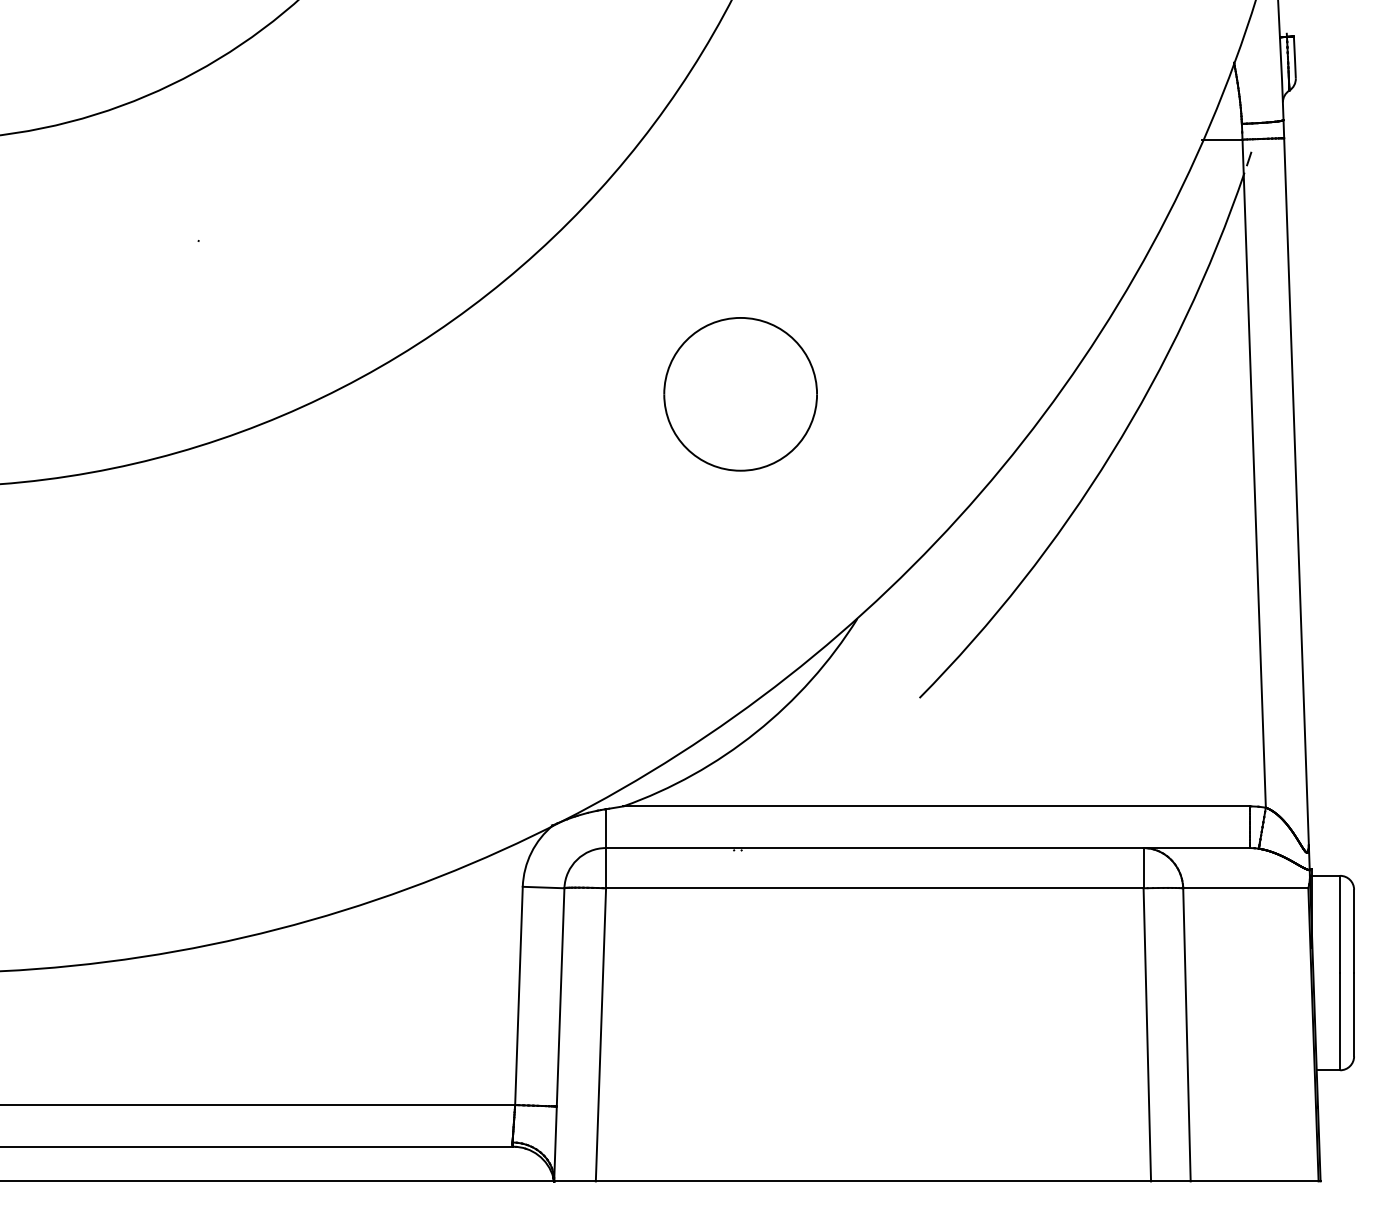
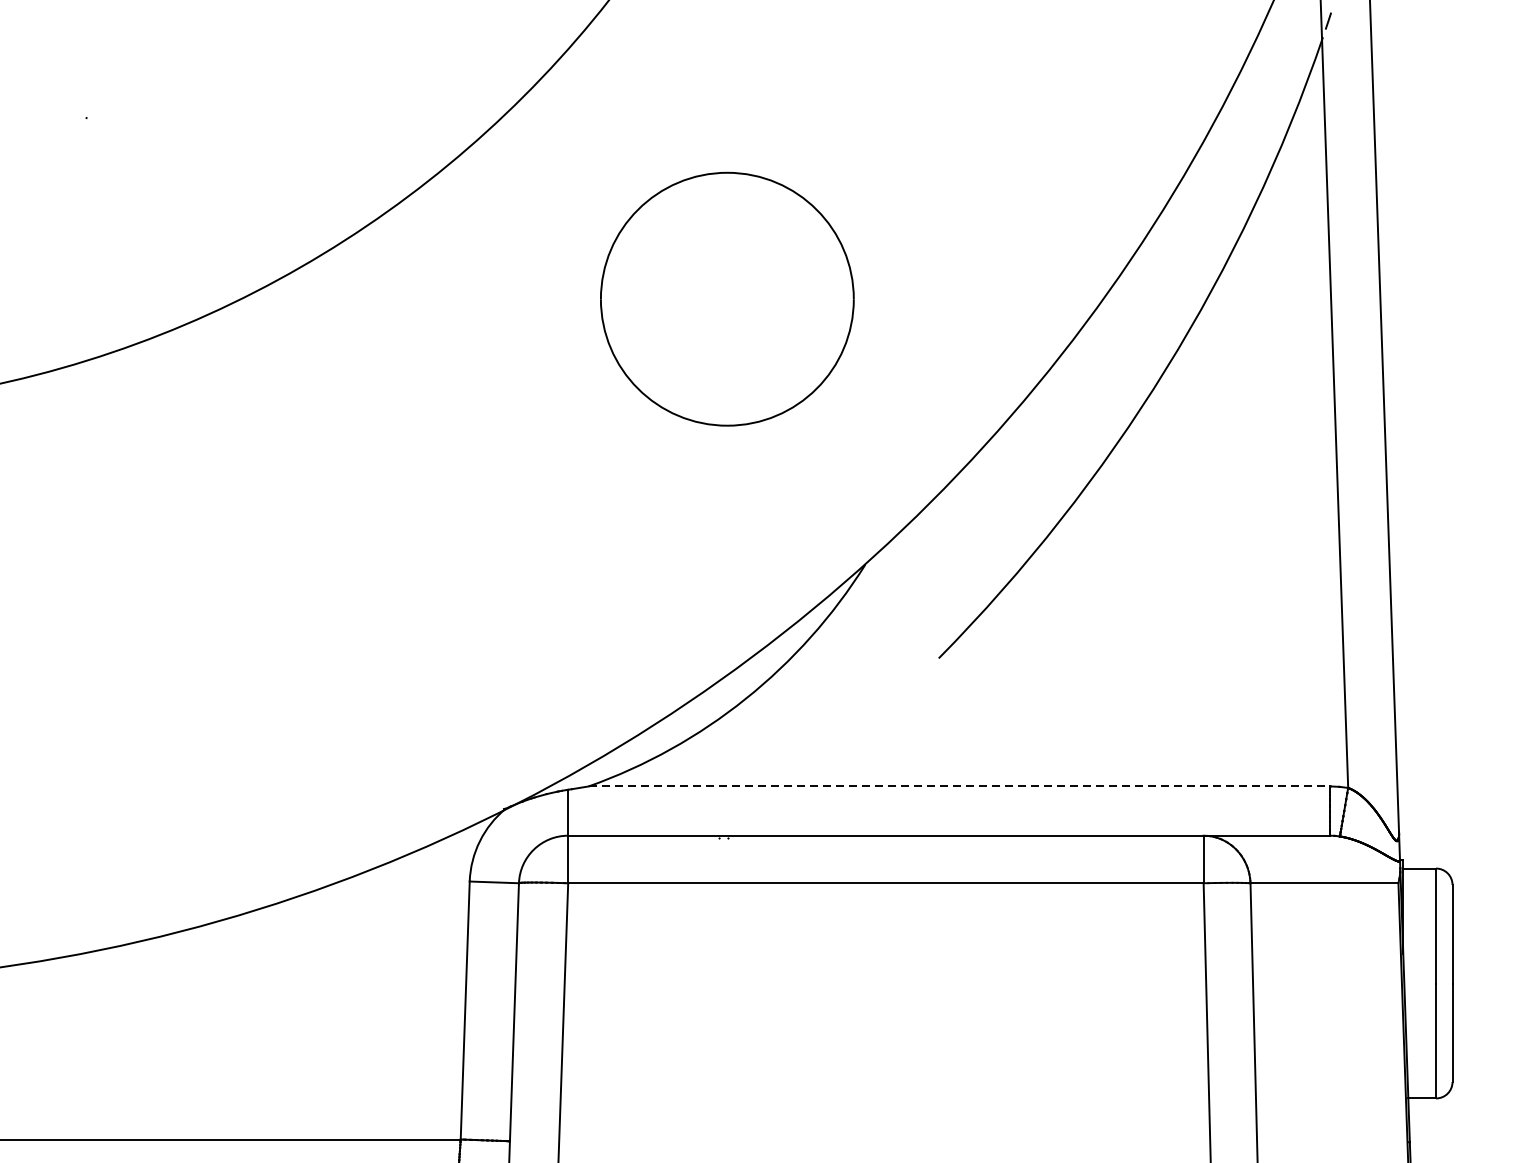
part: (740, 394) -> (727, 299), size x1.4
line: (936, 806) -> (958, 786), solid -> dashed

